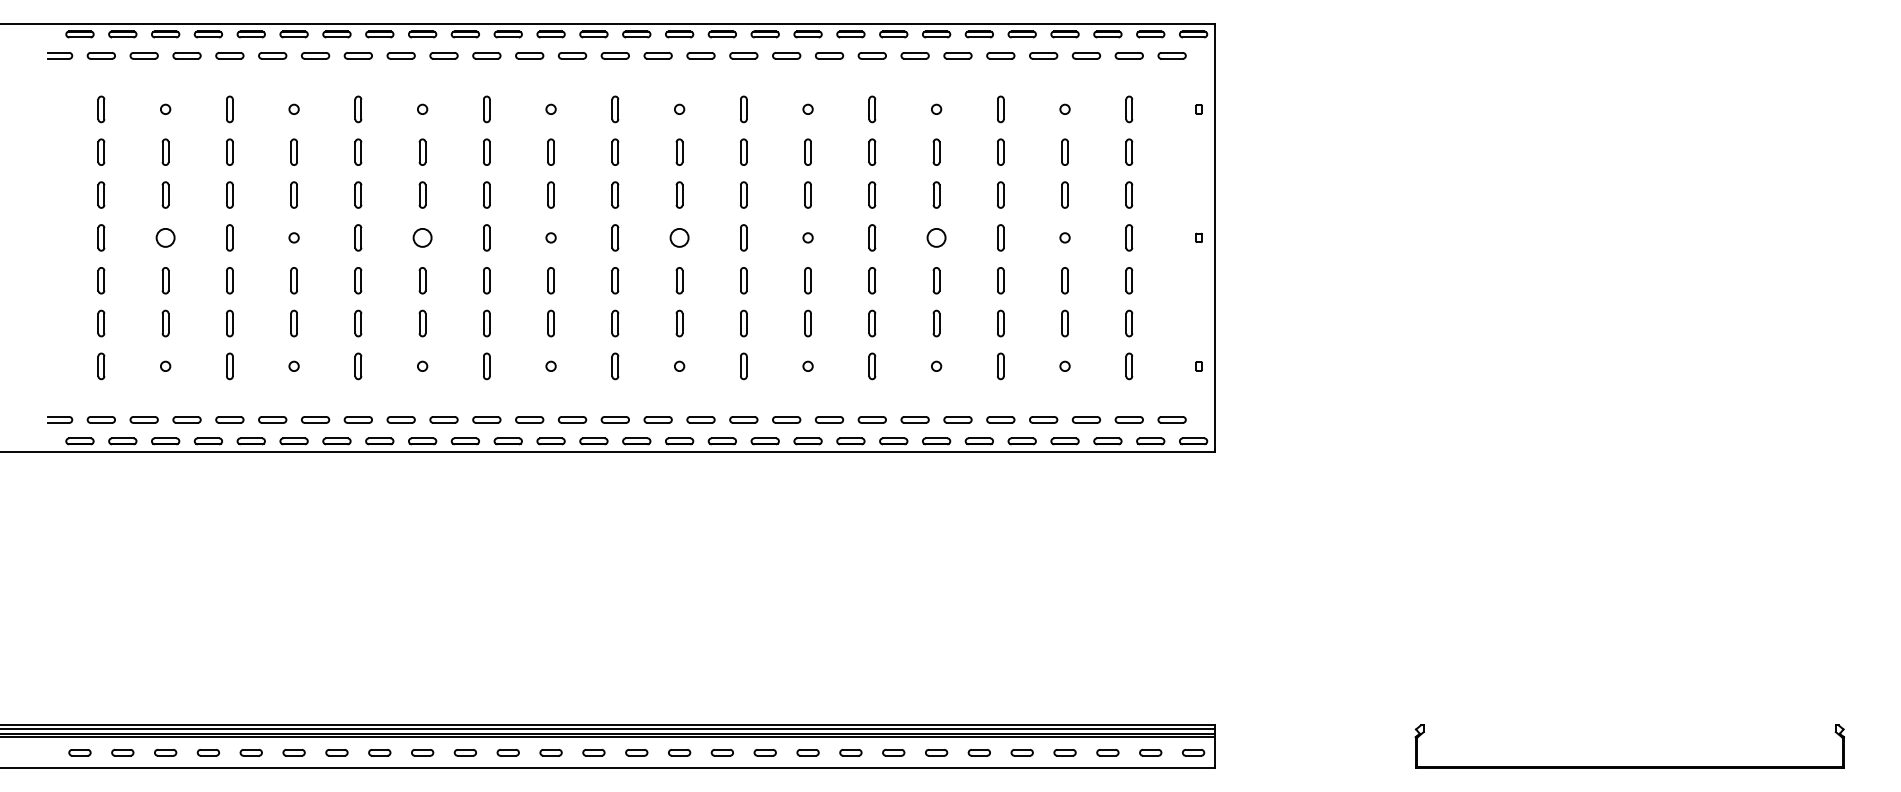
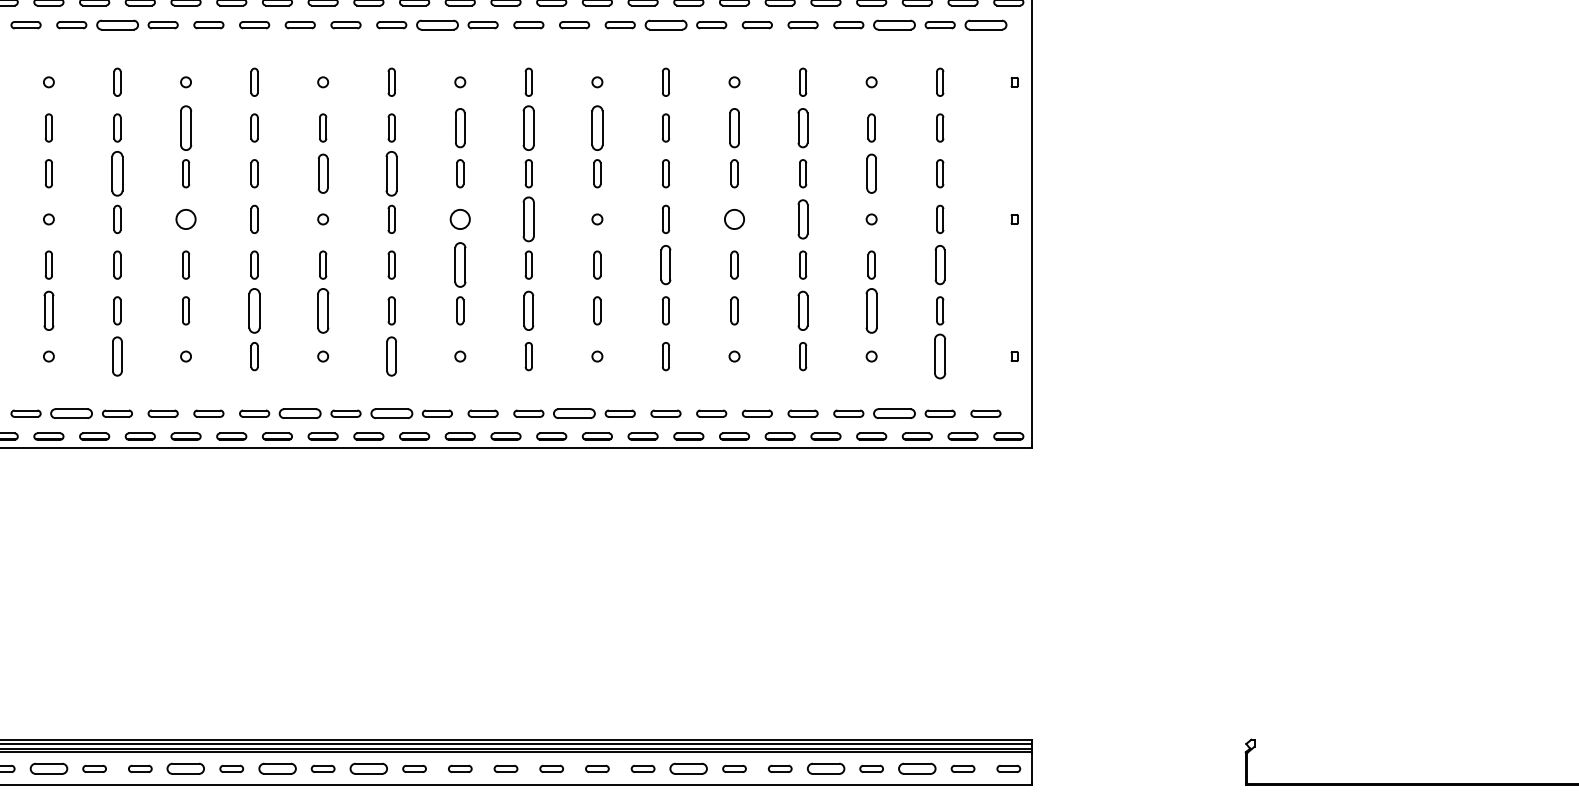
part: (357, 55) -> (116, 24), size x1.4
part: (657, 55) -> (436, 24), size x1.4
part: (871, 55) -> (665, 24), size x1.4
part: (1086, 55) -> (894, 24), size x1.4
part: (1171, 55) -> (985, 24), size x1.4
part: (422, 151) -> (185, 127), size x1.6
part: (679, 151) -> (460, 127), size x1.4
part: (743, 151) -> (528, 127), size x1.6
part: (807, 151) -> (596, 127), size x1.6
part: (936, 151) -> (734, 127), size x1.4
part: (1000, 151) -> (802, 127), size x1.4
part: (358, 194) -> (117, 173), size x1.6
part: (550, 194) -> (322, 173), size x1.4
part: (615, 194) -> (391, 173), size x1.6
part: (1064, 194) -> (871, 173), size x1.4
part: (743, 237) -> (528, 219), size x1.6
part: (1000, 237) -> (802, 219), size x1.4
part: (679, 280) -> (460, 264), size x1.6
part: (872, 280) -> (666, 264), size x1.4
part: (1129, 280) -> (940, 264), size x1.4
part: (293, 323) -> (48, 310), size x1.4
part: (486, 323) -> (254, 310), size x1.6
part: (550, 323) -> (322, 310), size x1.6
part: (743, 323) -> (528, 310), size x1.4
part: (1000, 323) -> (802, 310), size x1.4
part: (1064, 323) -> (871, 310), size x1.6
part: (358, 366) -> (117, 356), size x1.4
part: (615, 366) -> (391, 356), size x1.4
part: (1129, 366) -> (940, 356), size x1.6
part: (315, 419) -> (71, 413), size x1.4
part: (529, 419) -> (300, 413), size x1.4
part: (614, 419) -> (390, 413), size x1.4
part: (786, 419) -> (574, 413), size x1.4
part: (1086, 419) -> (894, 413), size x1.4
part: (293, 752) -> (48, 768), size x1.6
part: (422, 752) -> (185, 768), size x1.6
part: (507, 752) -> (276, 768), size x1.6
part: (593, 752) -> (368, 768), size x1.6
part: (893, 752) -> (688, 768), size x1.6
part: (1021, 752) -> (825, 768), size x1.6
part: (1107, 752) -> (916, 768), size x1.6

